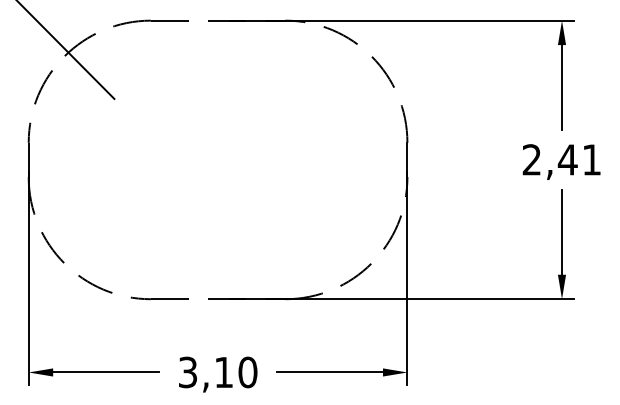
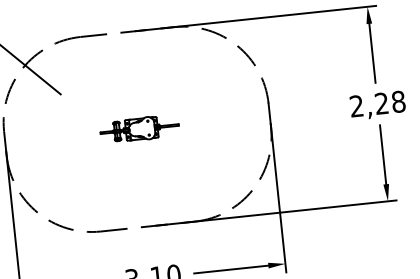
part: (220, 159) -> (139, 128), added
text: (579, 159) -> (389, 102), 2,41 -> 2,28

